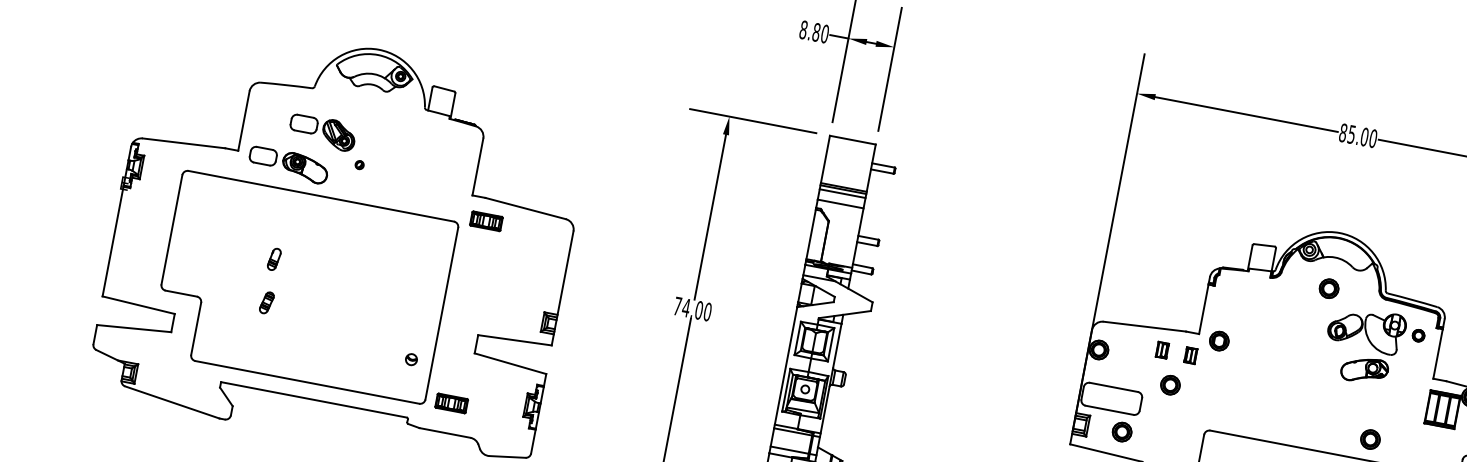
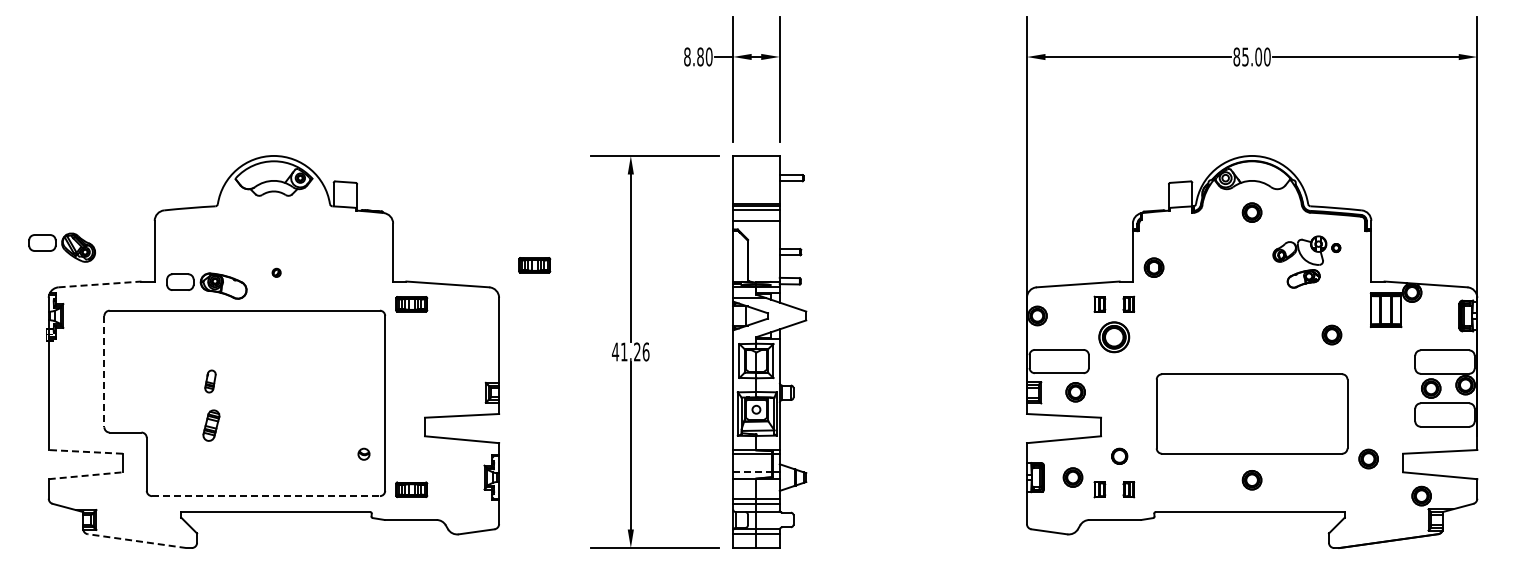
part: (322, 132) -> (61, 247), moved
line: (184, 143) -> (100, 284), solid -> dashed
part: (614, 206) -> (534, 265), added
line: (172, 229) -> (104, 371), solid -> dashed
part: (266, 302) -> (210, 425), size x1.4
line: (138, 304) -> (85, 451), solid -> dashed
text: (692, 308) -> (630, 351), 74.00 -> 41.26
line: (134, 328) -> (86, 475), solid -> dashed
part: (1218, 340) -> (1153, 267), moved
part: (1373, 346) -> (1306, 261), size x0.7
line: (306, 382) -> (265, 496), solid -> dashed
part: (1170, 384) -> (1114, 336), size x1.6
line: (172, 402) -> (137, 541), solid -> dashed
part: (1370, 438) -> (1331, 334), moved
line: (789, 450) -> (752, 472), solid -> dashed

